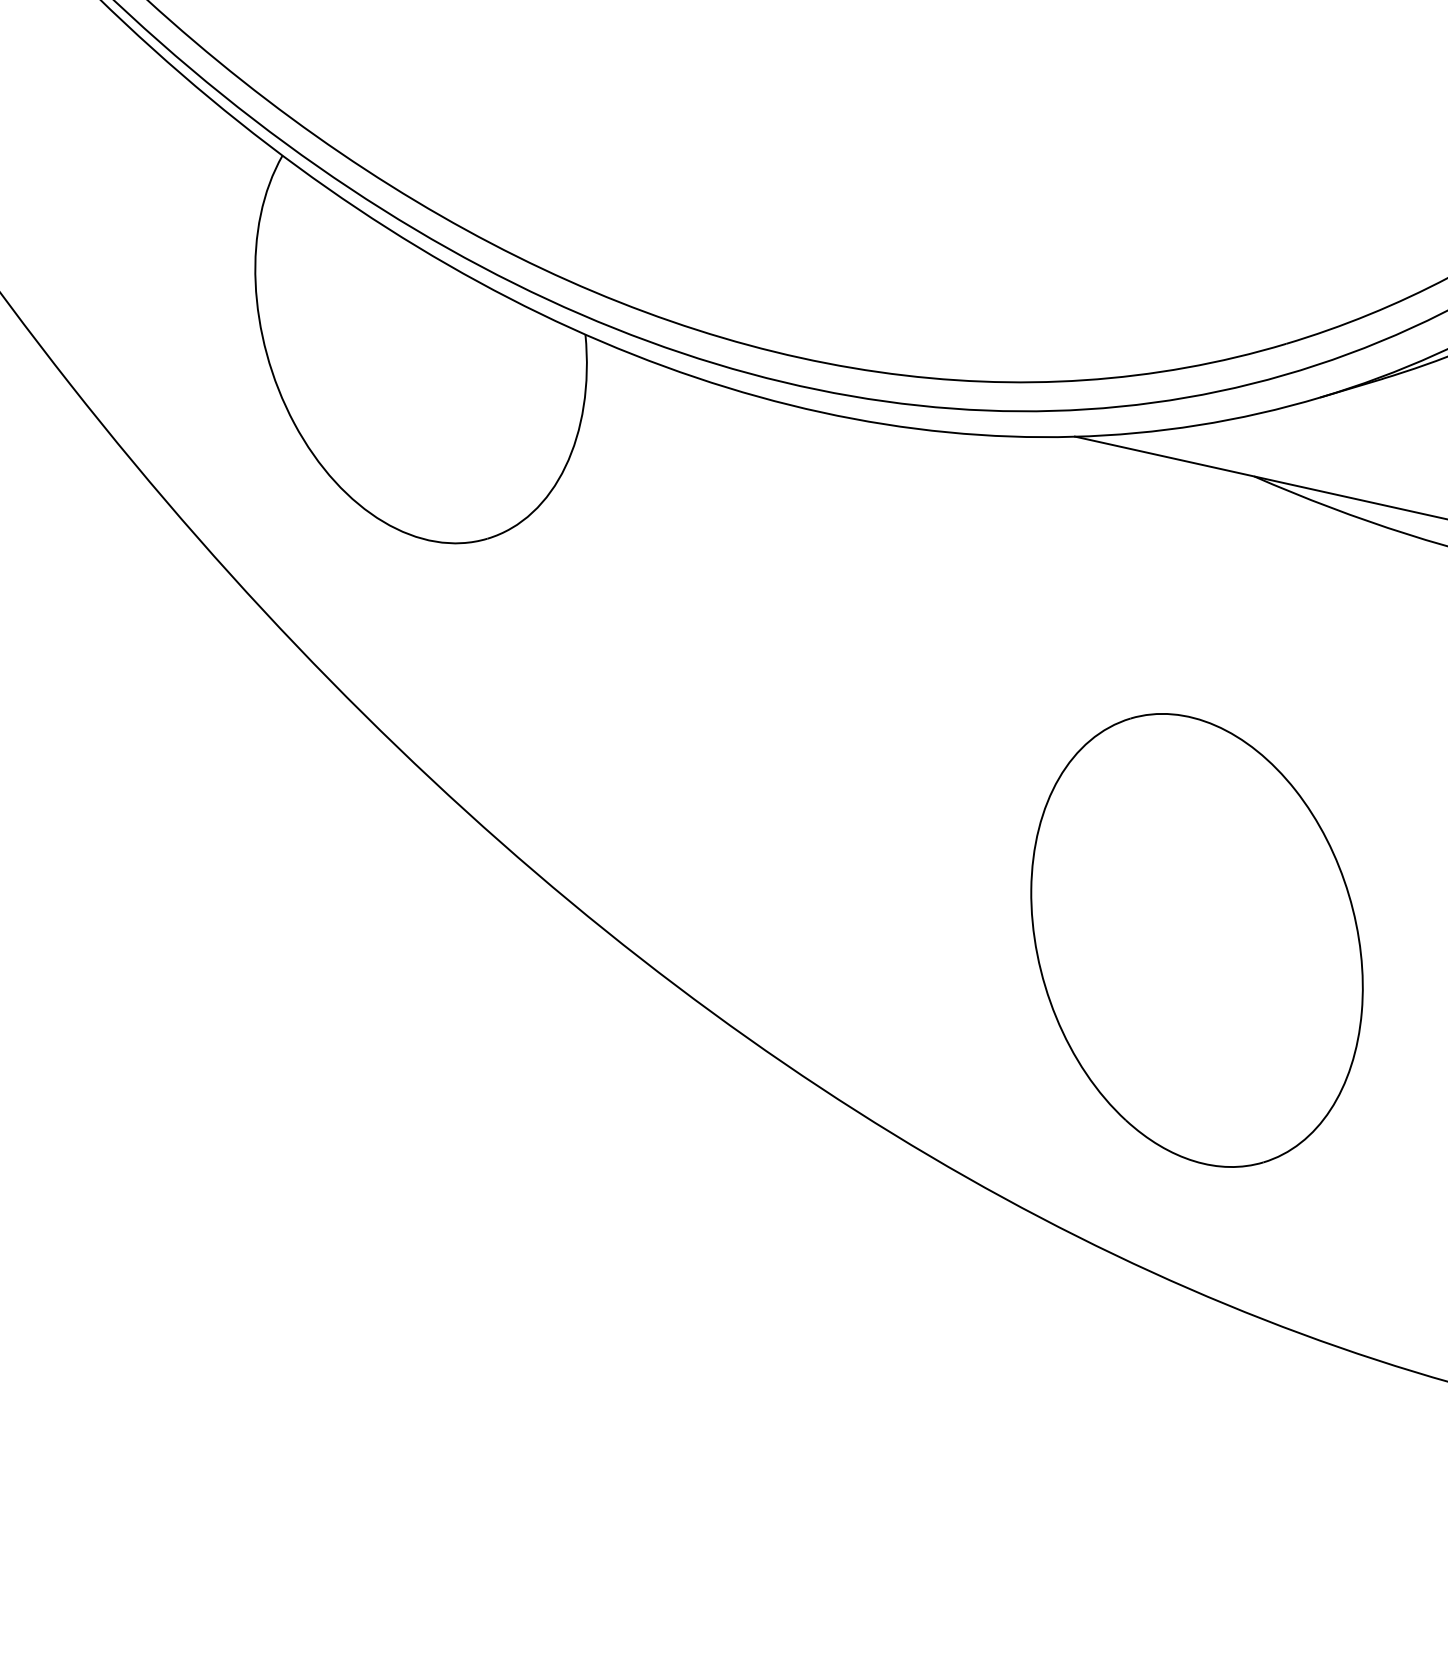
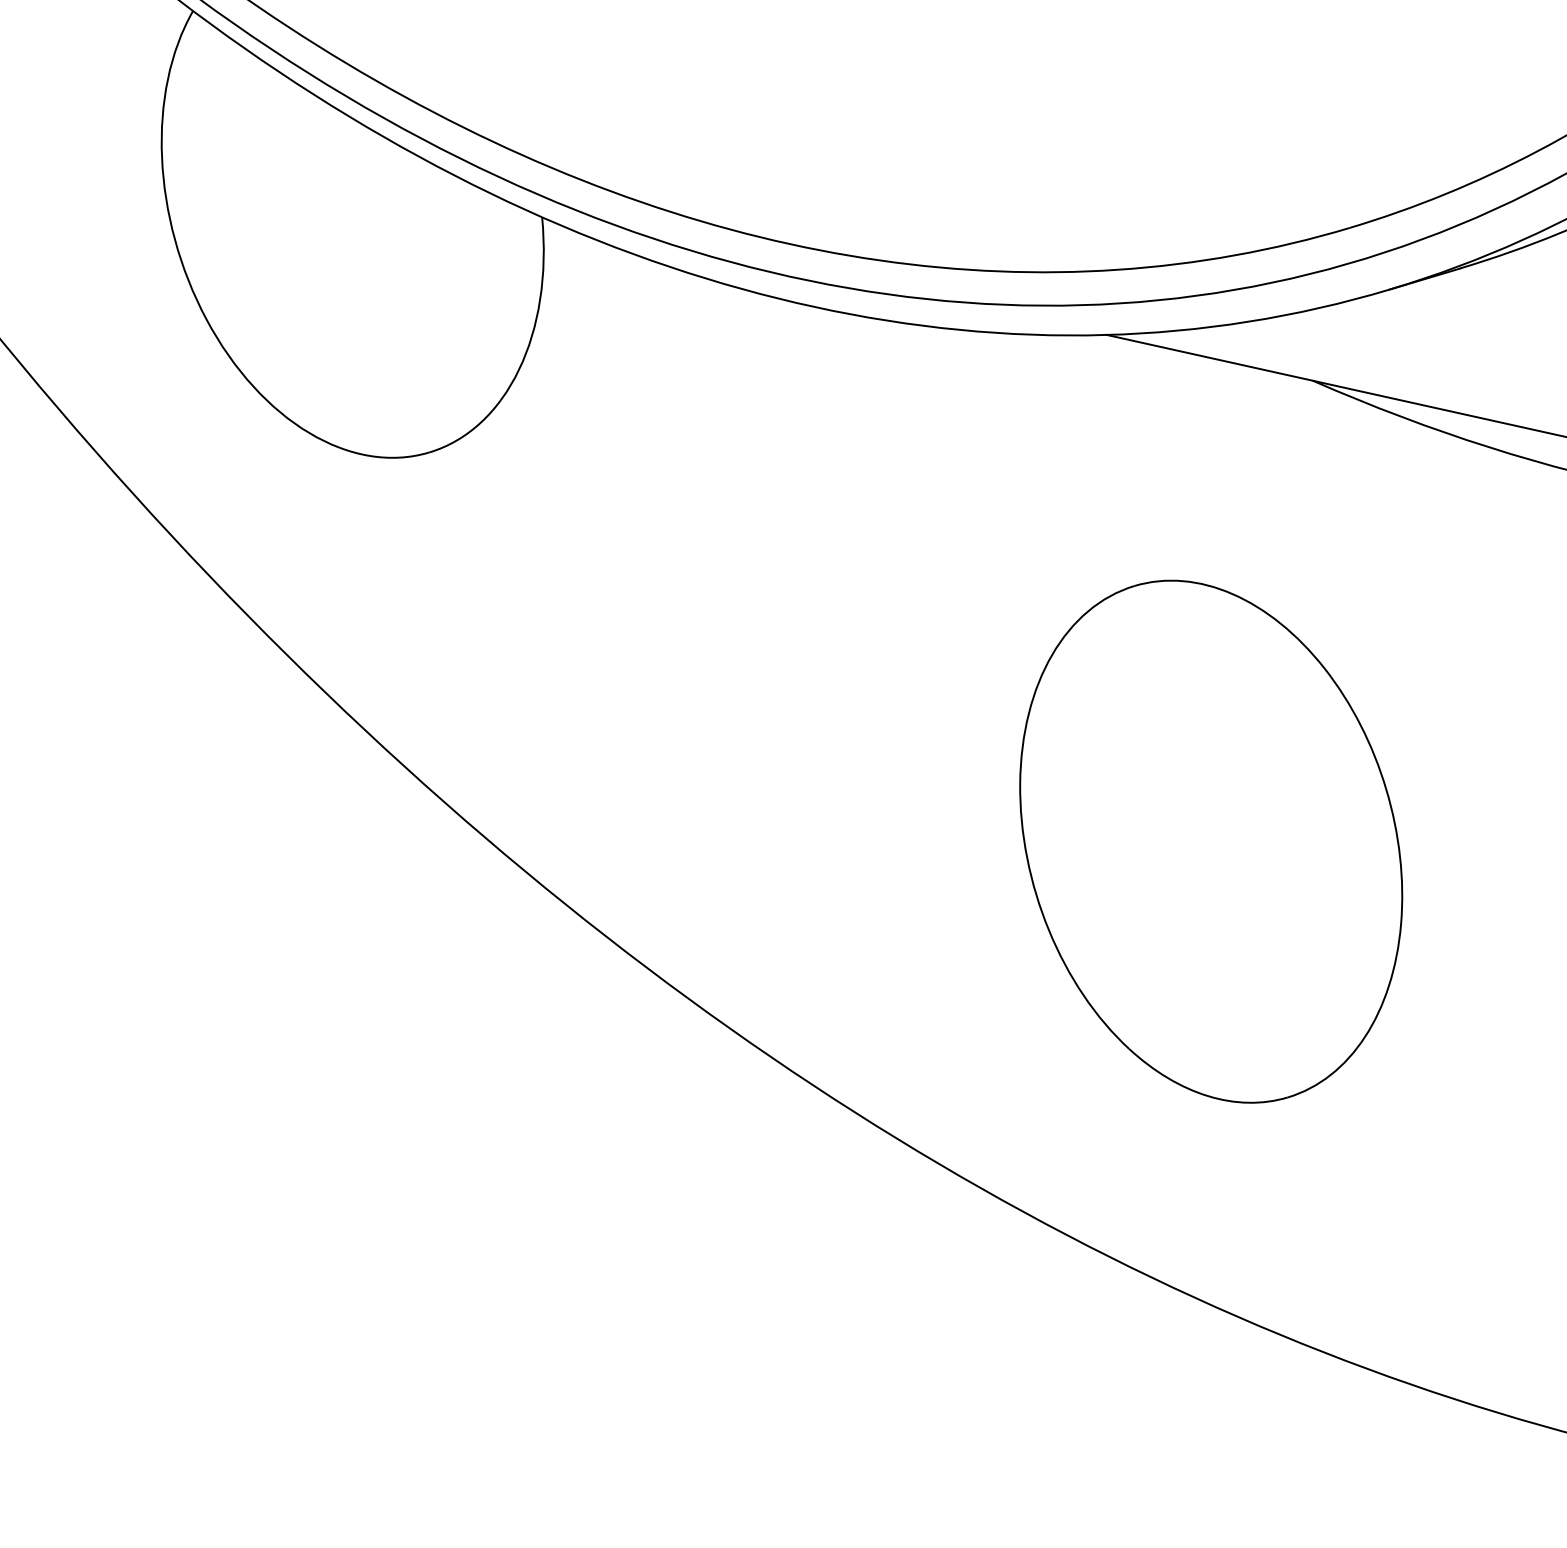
part: (1196, 940) -> (1210, 841), moved

